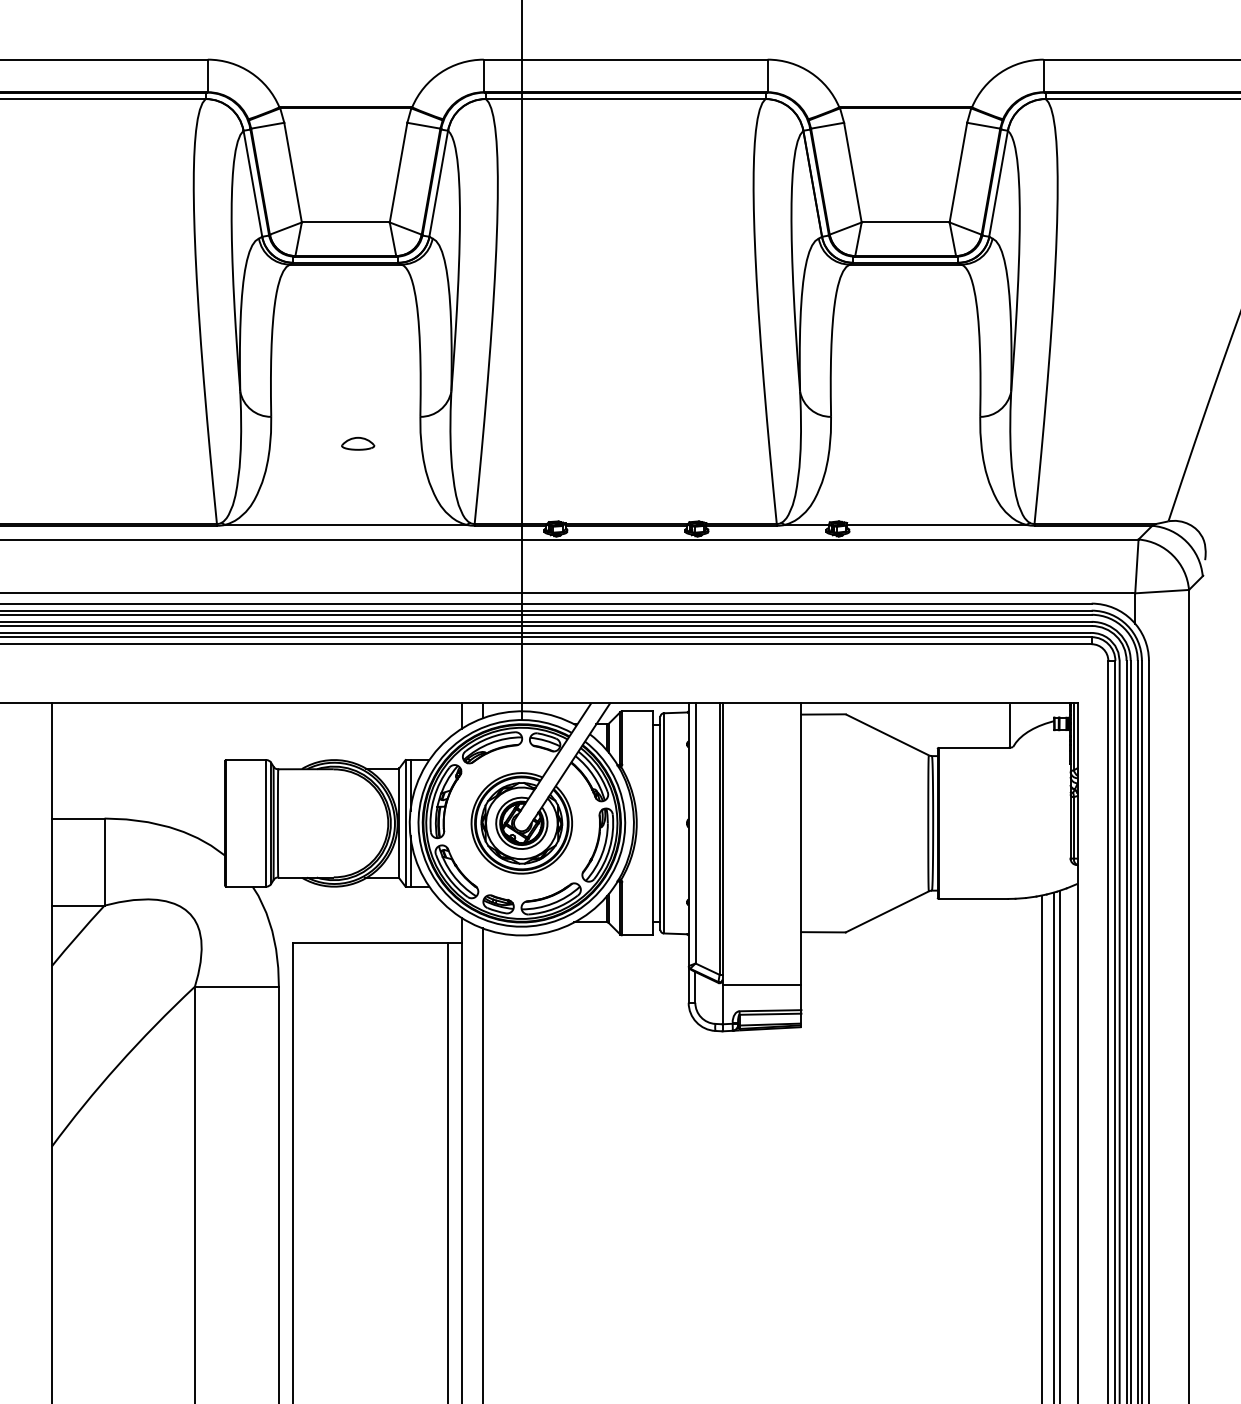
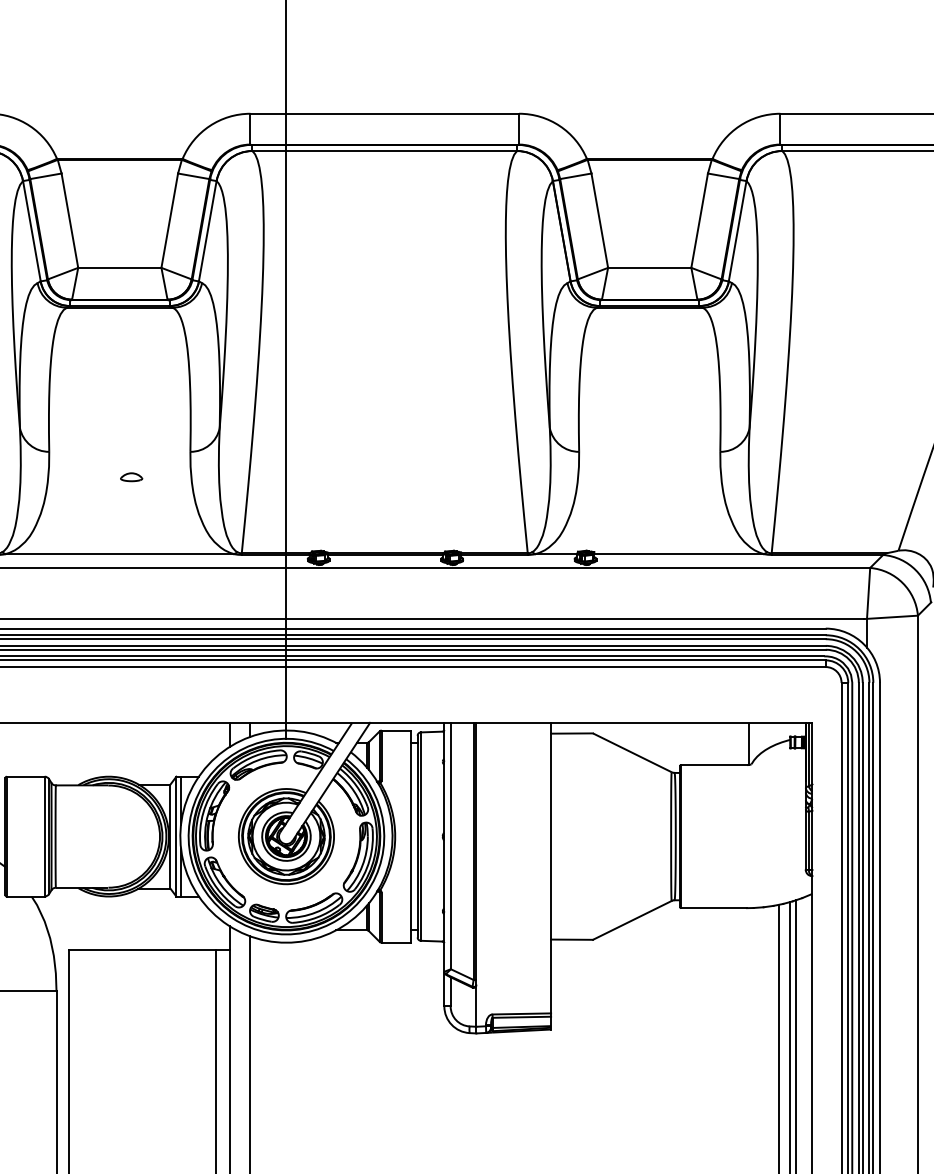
part: (358, 443) -> (131, 477), size x0.7
line: (761, 984) -> (513, 989), removed

